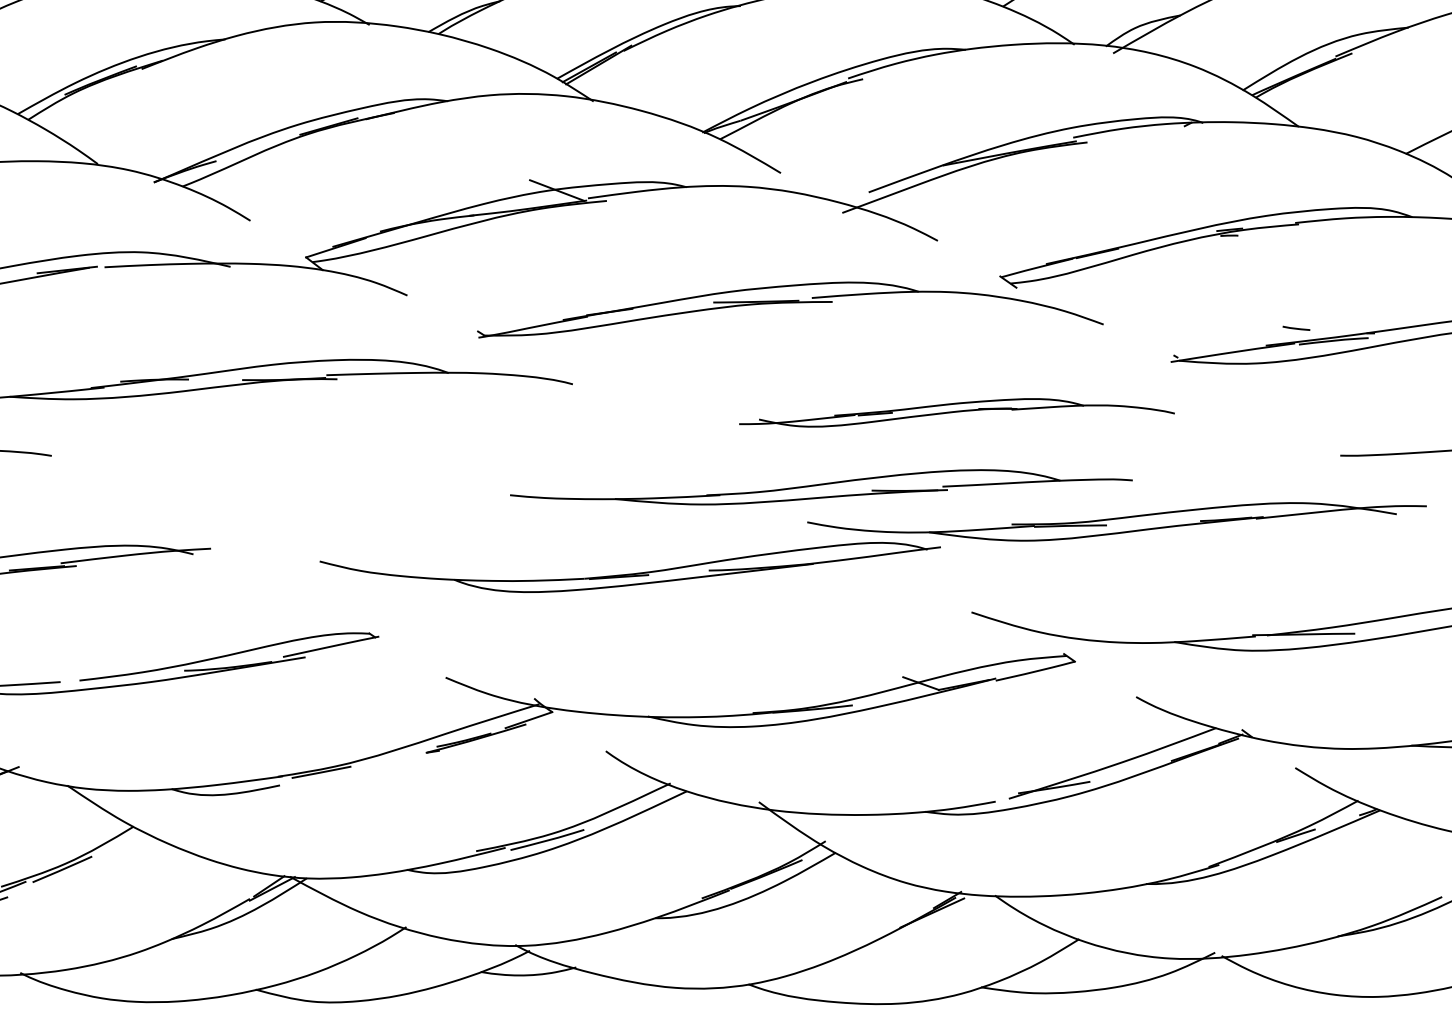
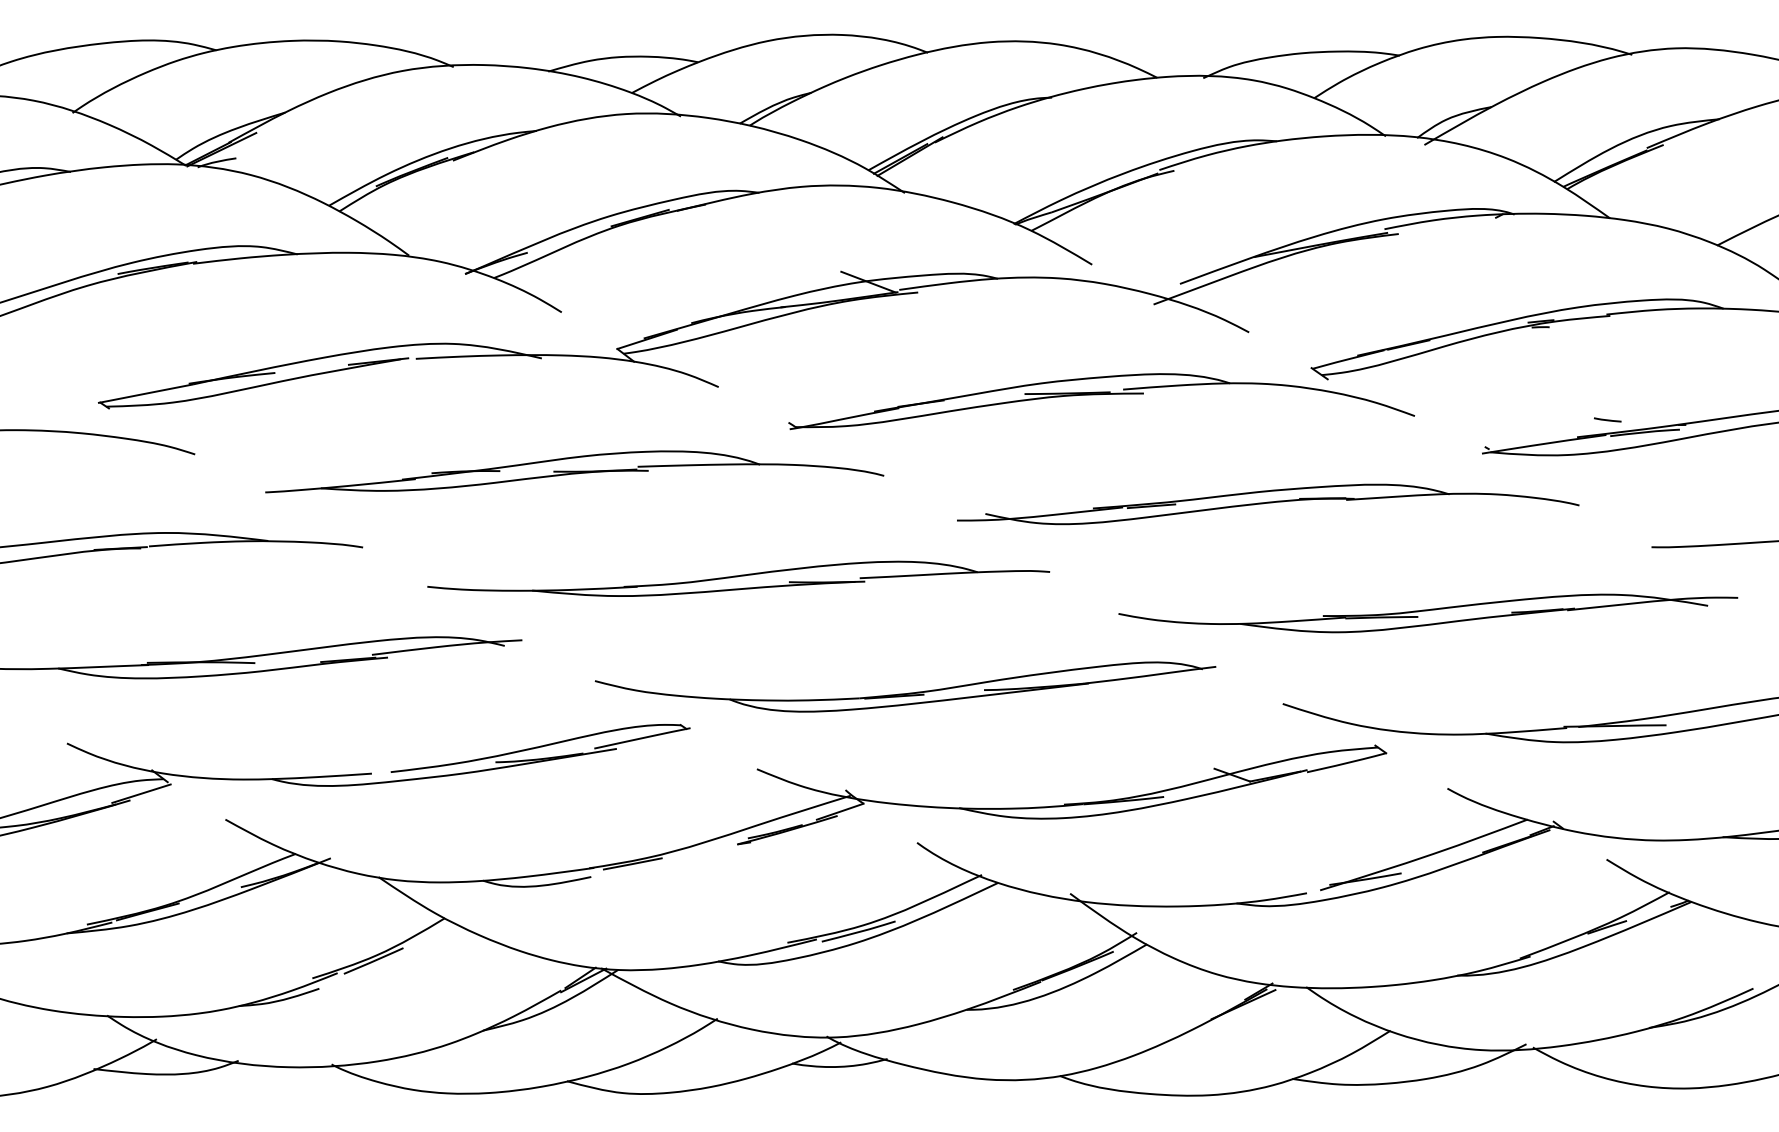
part: (957, 412) -> (1268, 504), size x1.43
part: (821, 486) -> (738, 578), moved
part: (633, 572) -> (908, 692), moved

